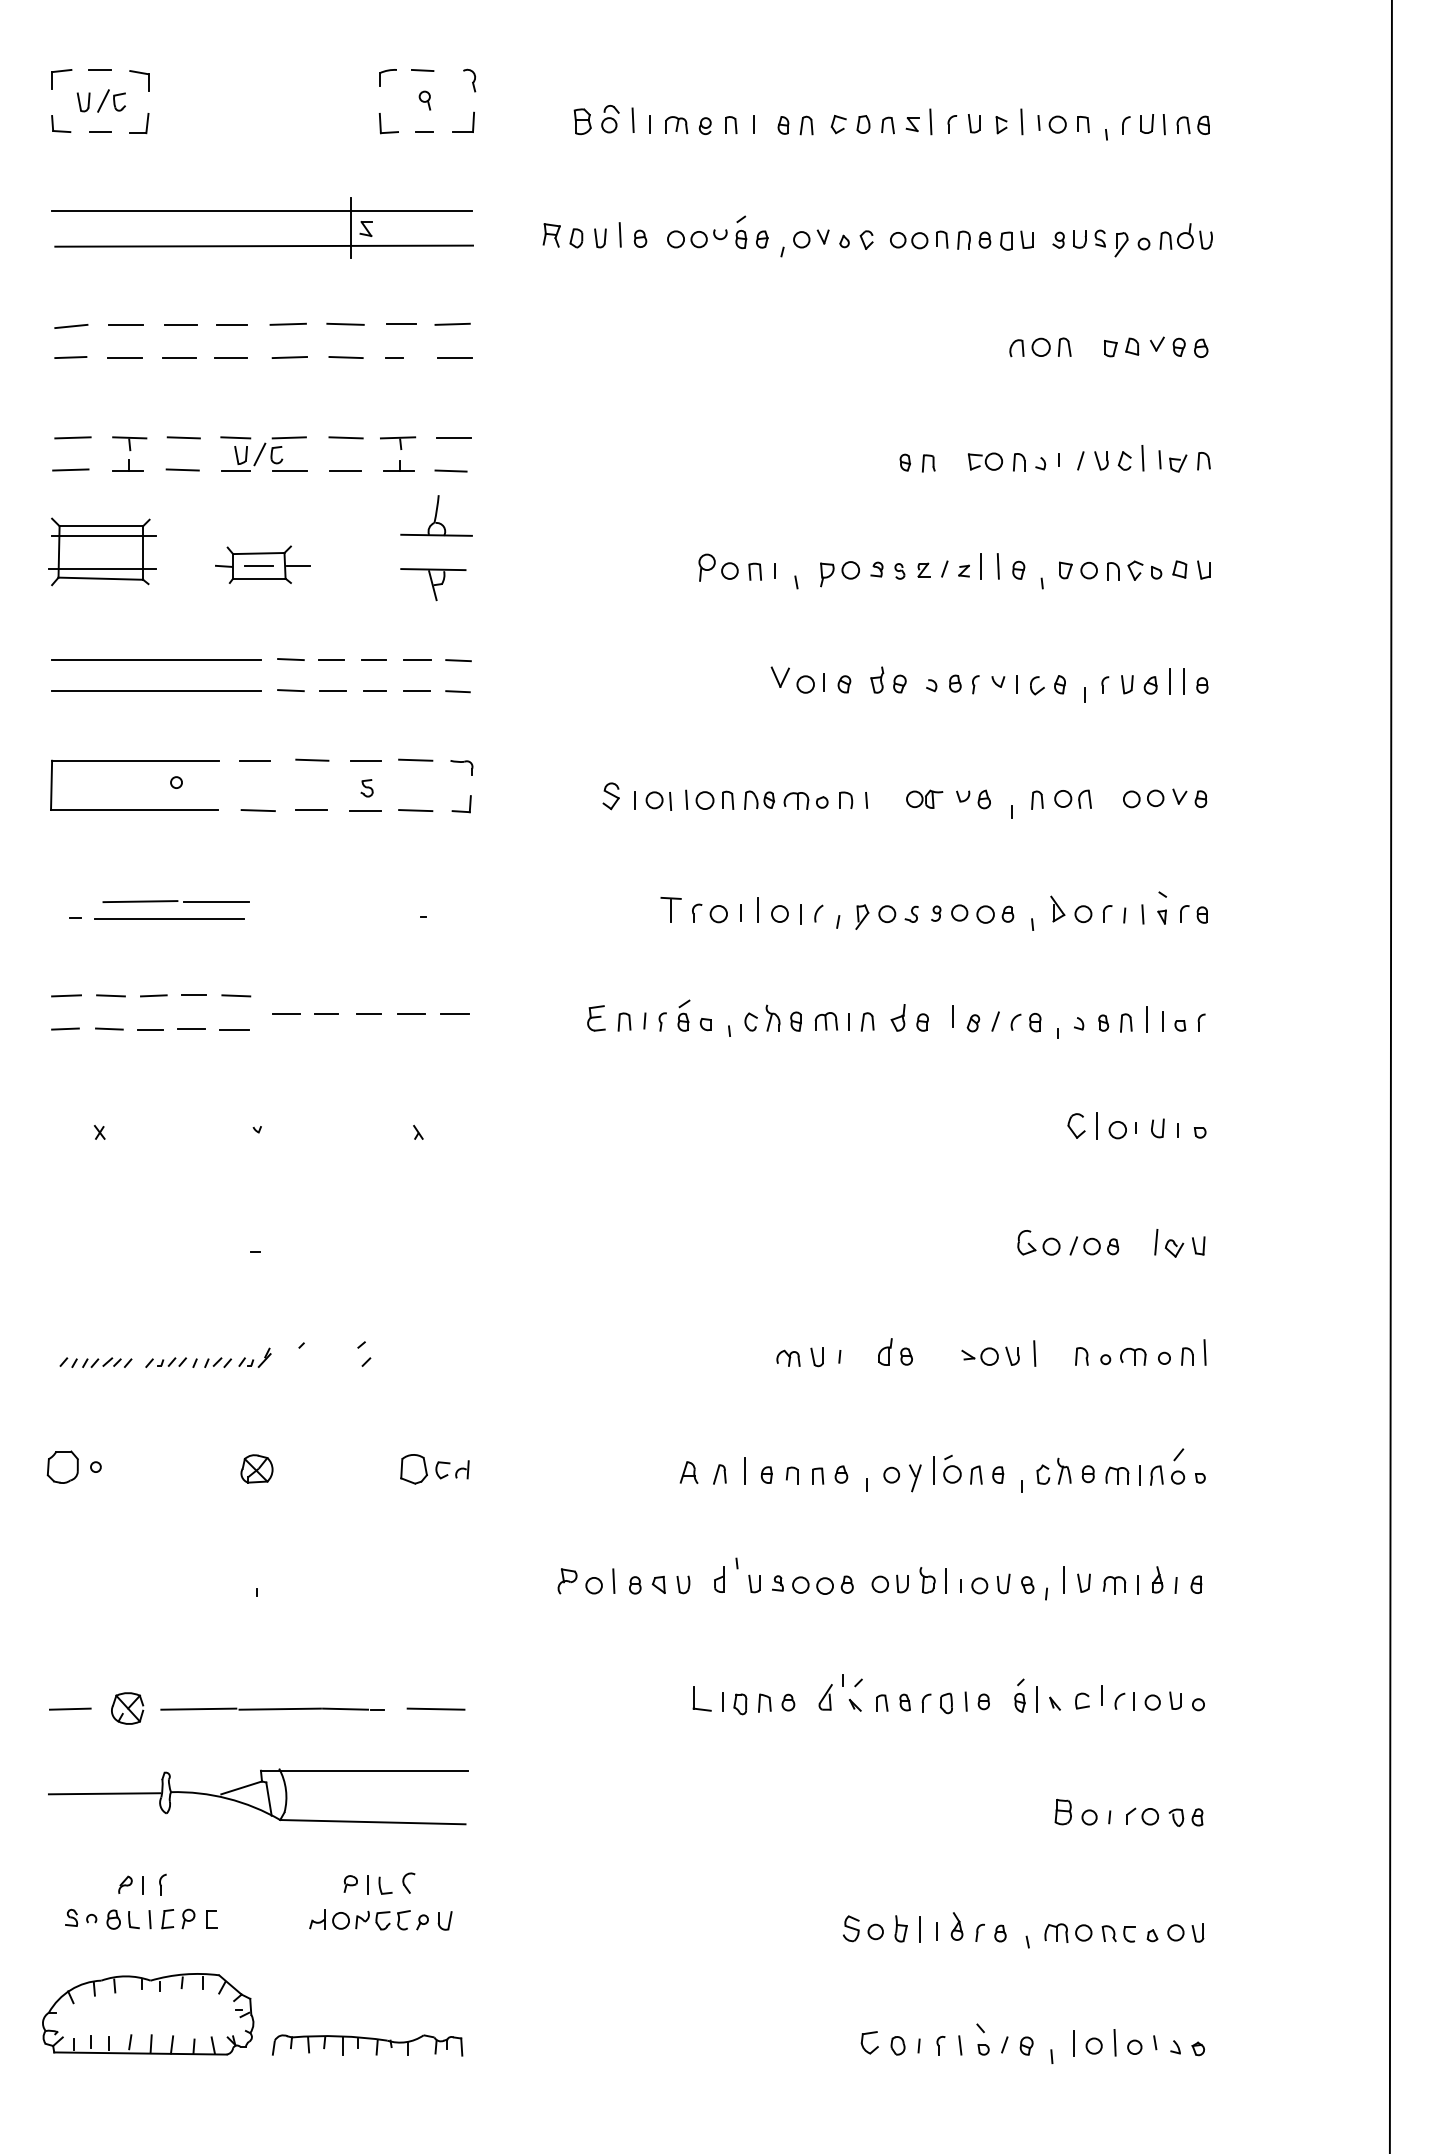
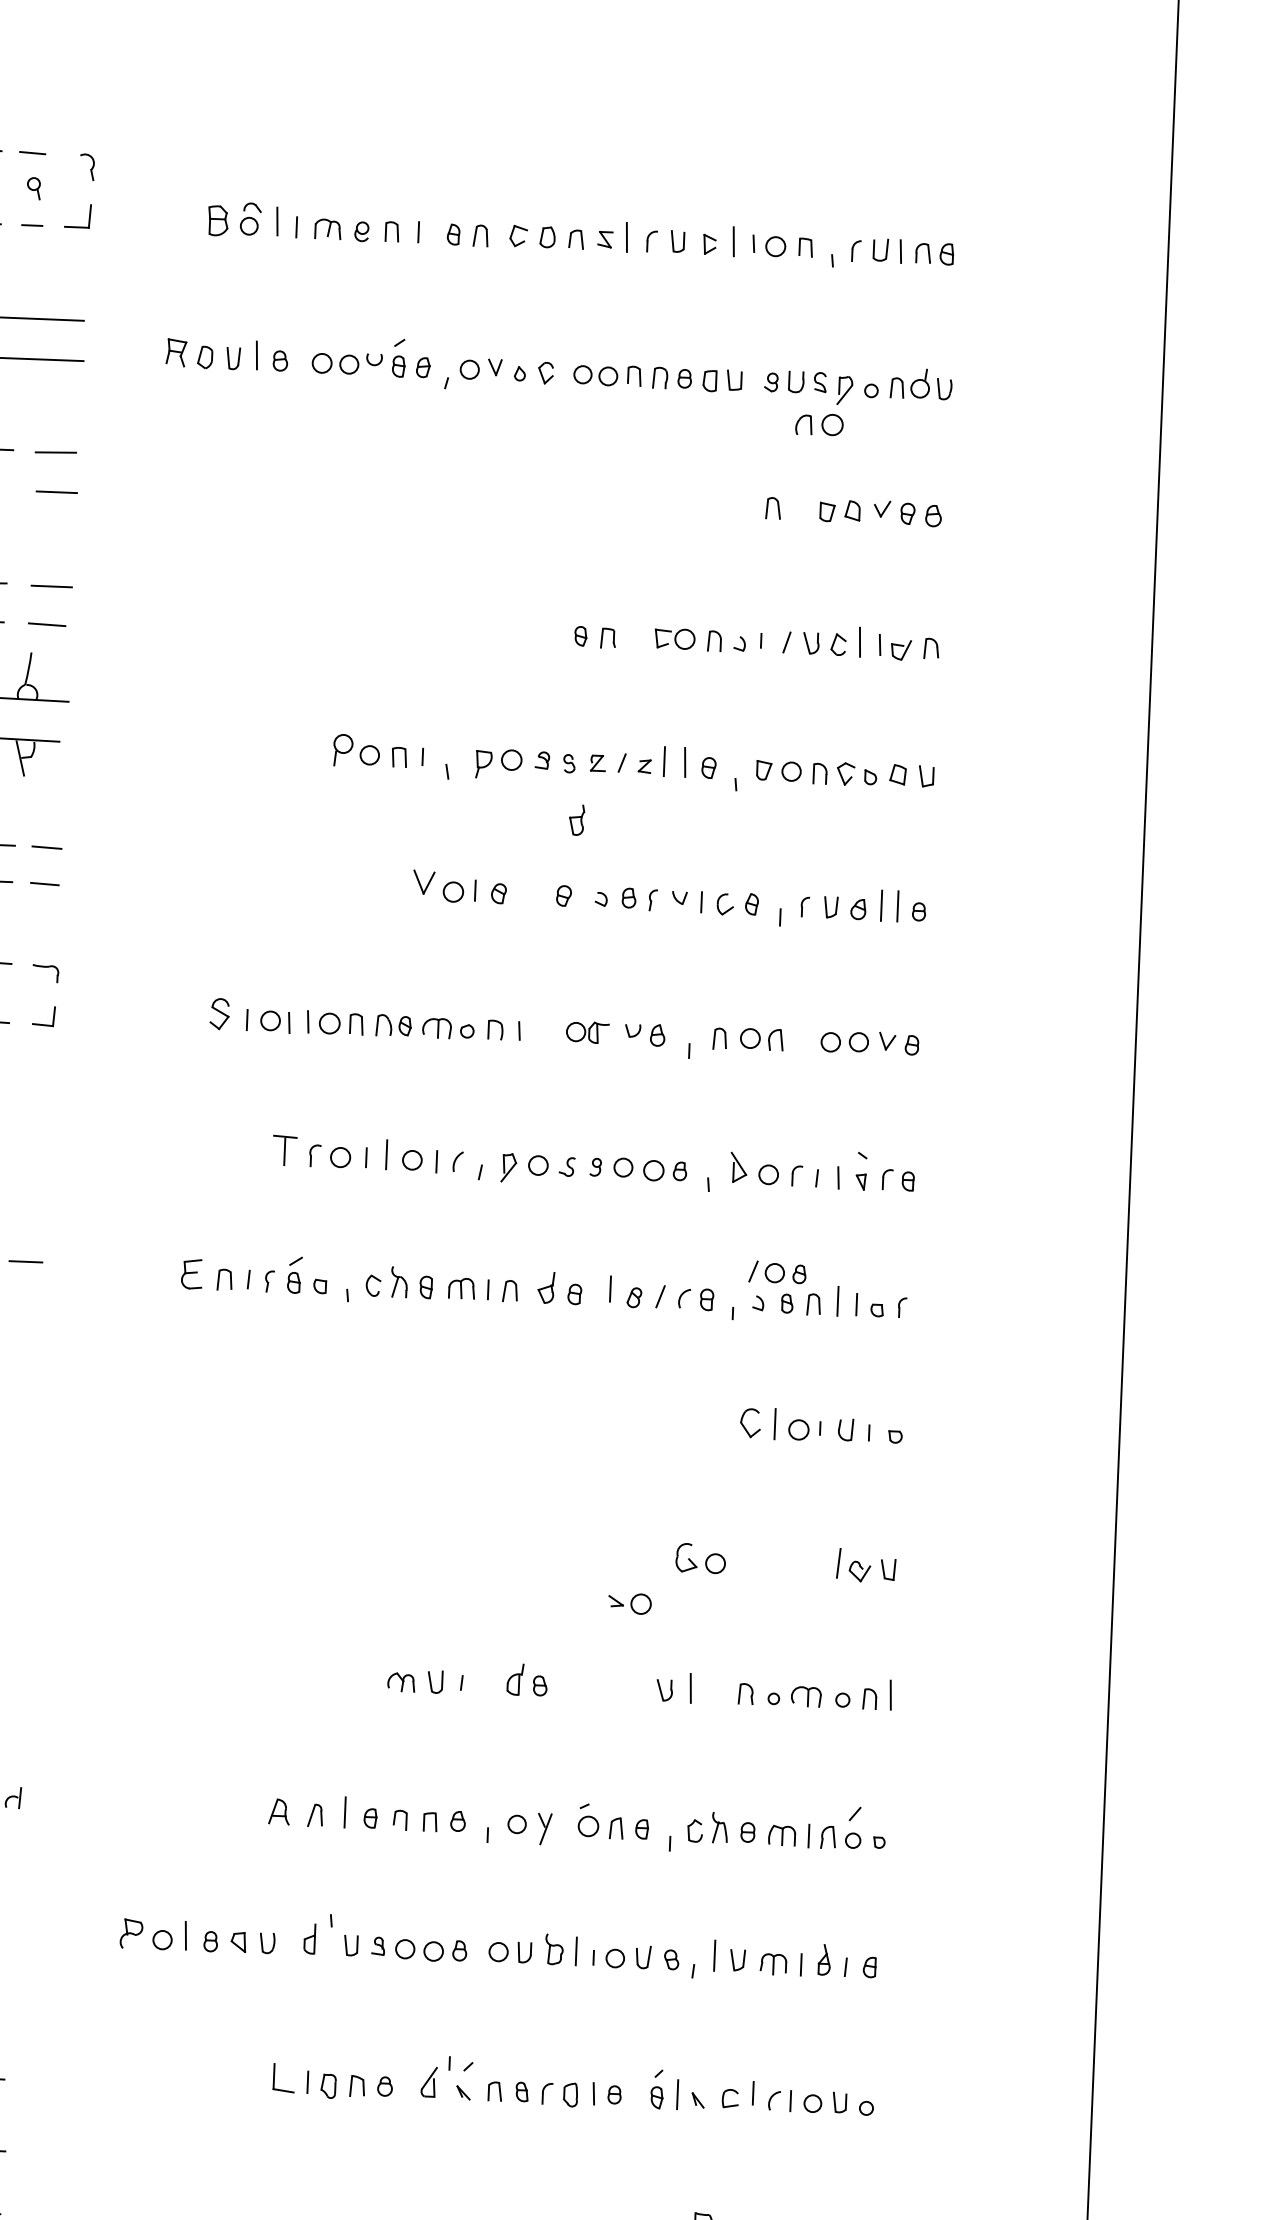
part: (1029, 347) -> (818, 424), moved
part: (877, 679) -> (577, 819), moved
part: (1094, 1245) -> (777, 1271), moved
part: (979, 1356) -> (629, 1603), moved
line: (933, 1469) -> (566, 1819), removed

